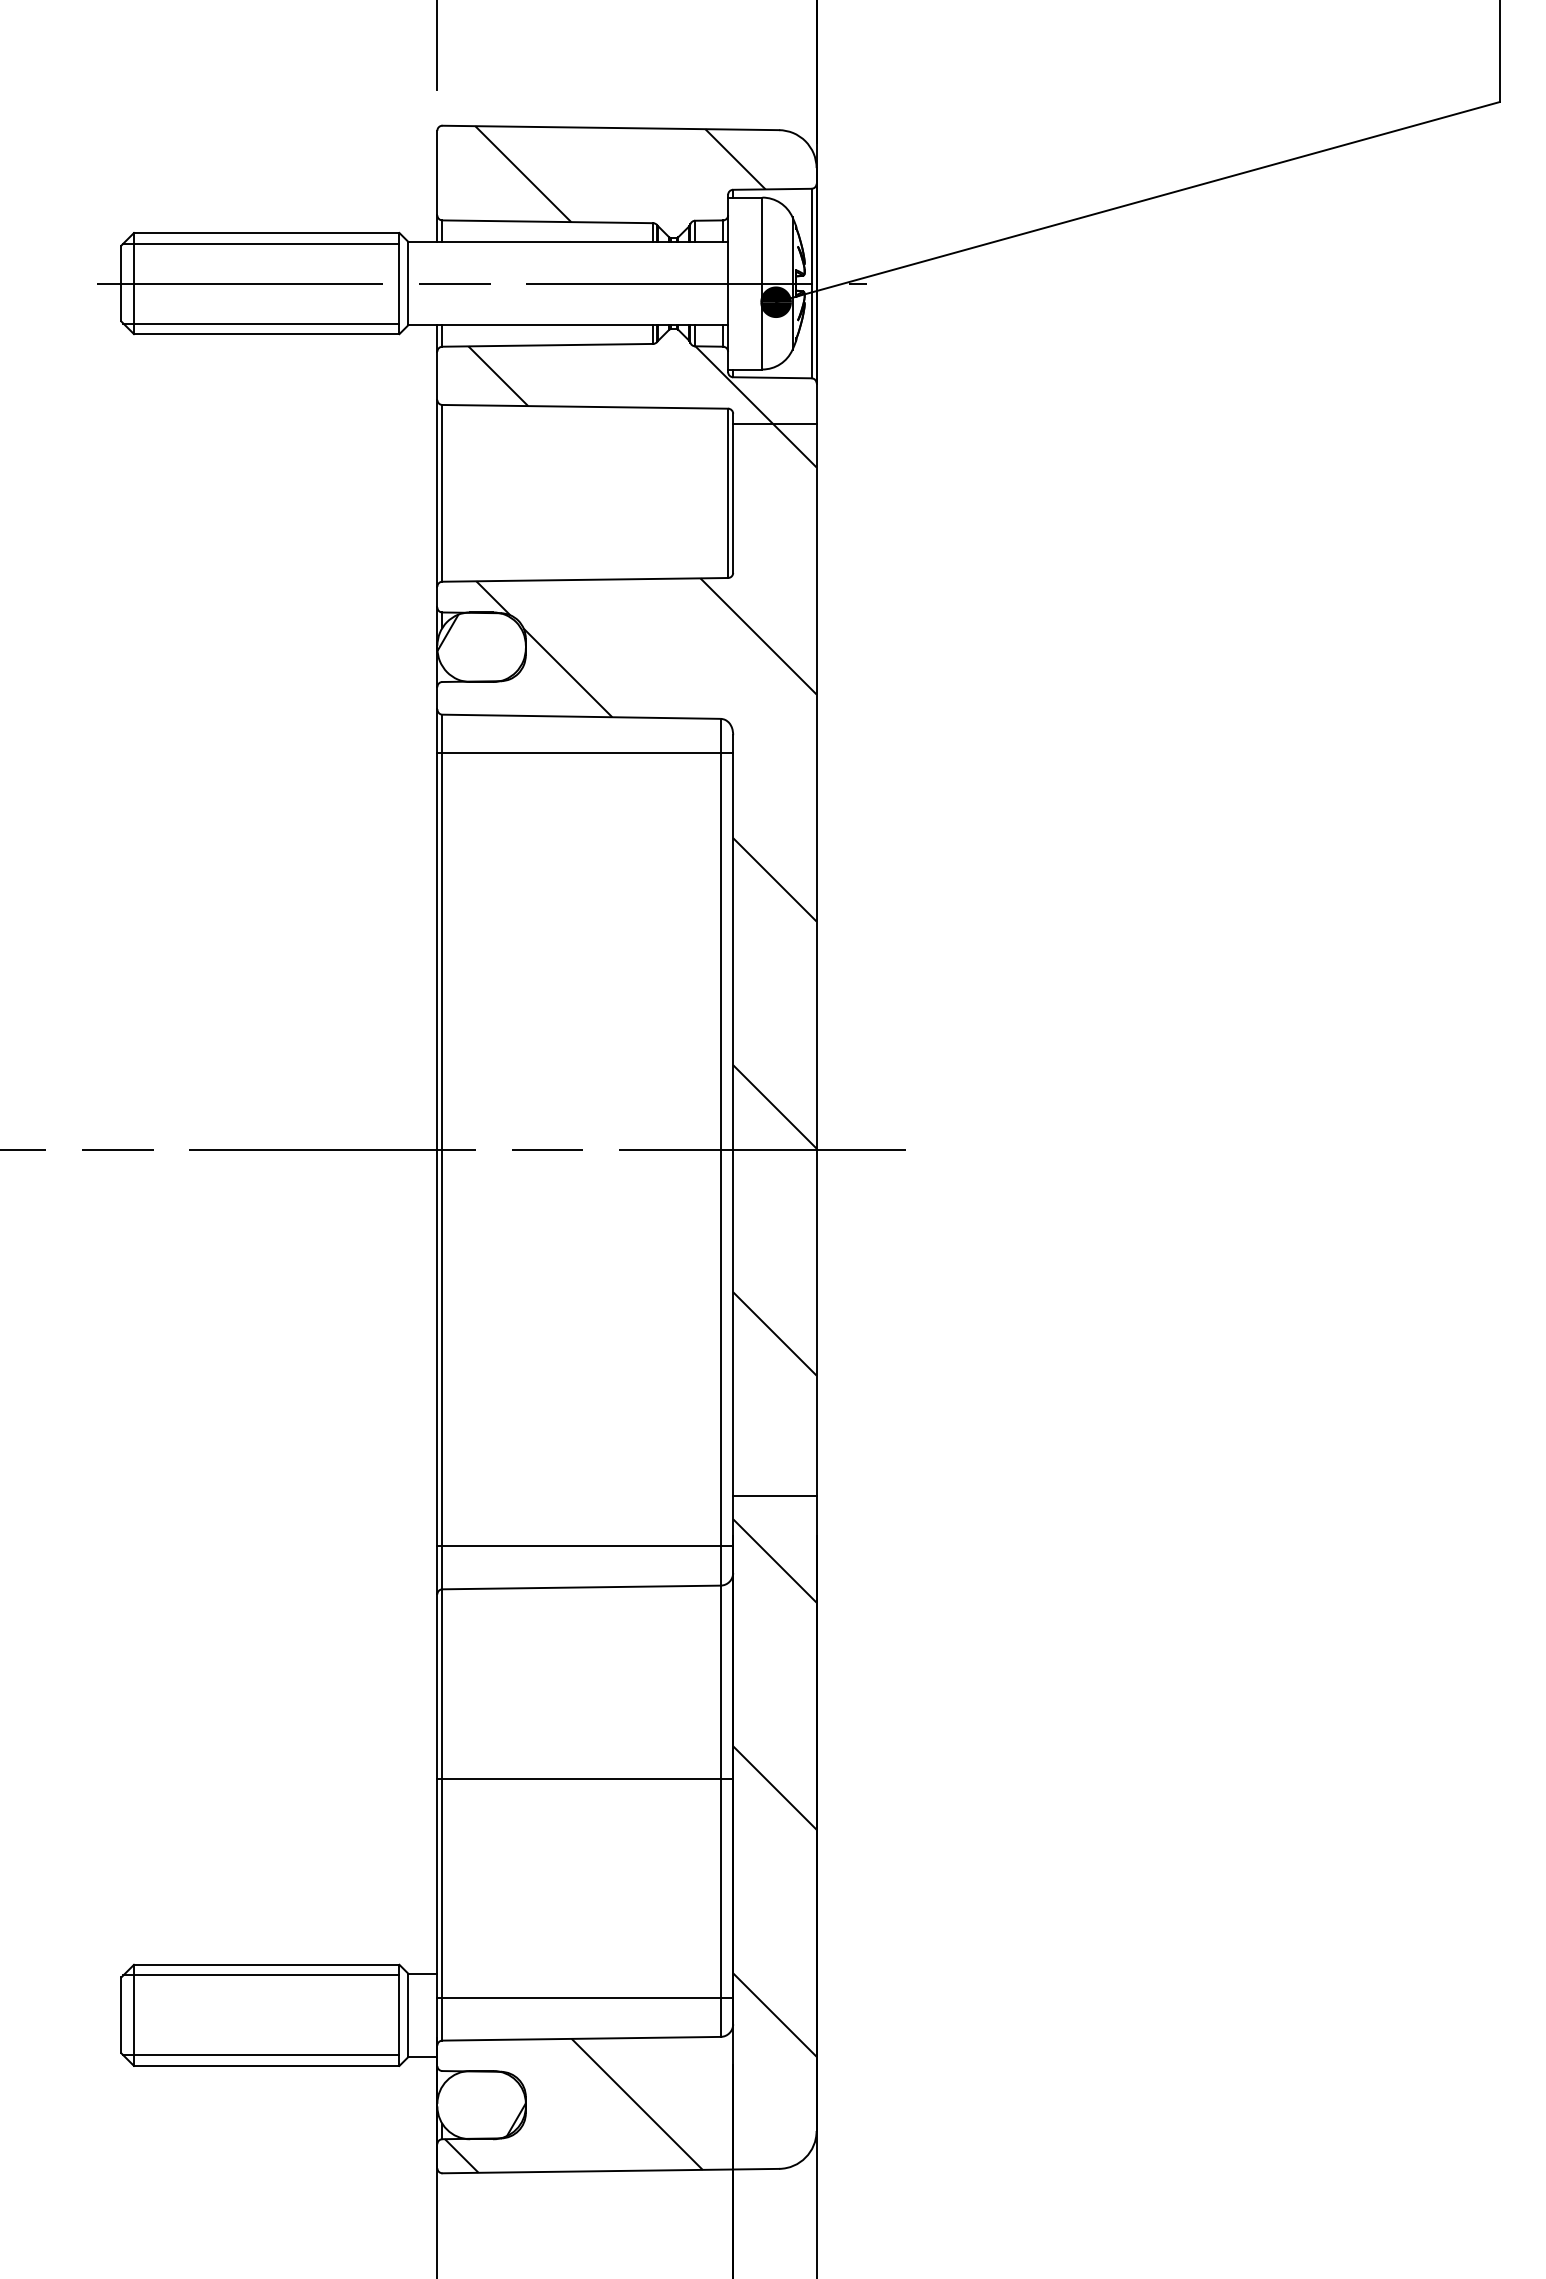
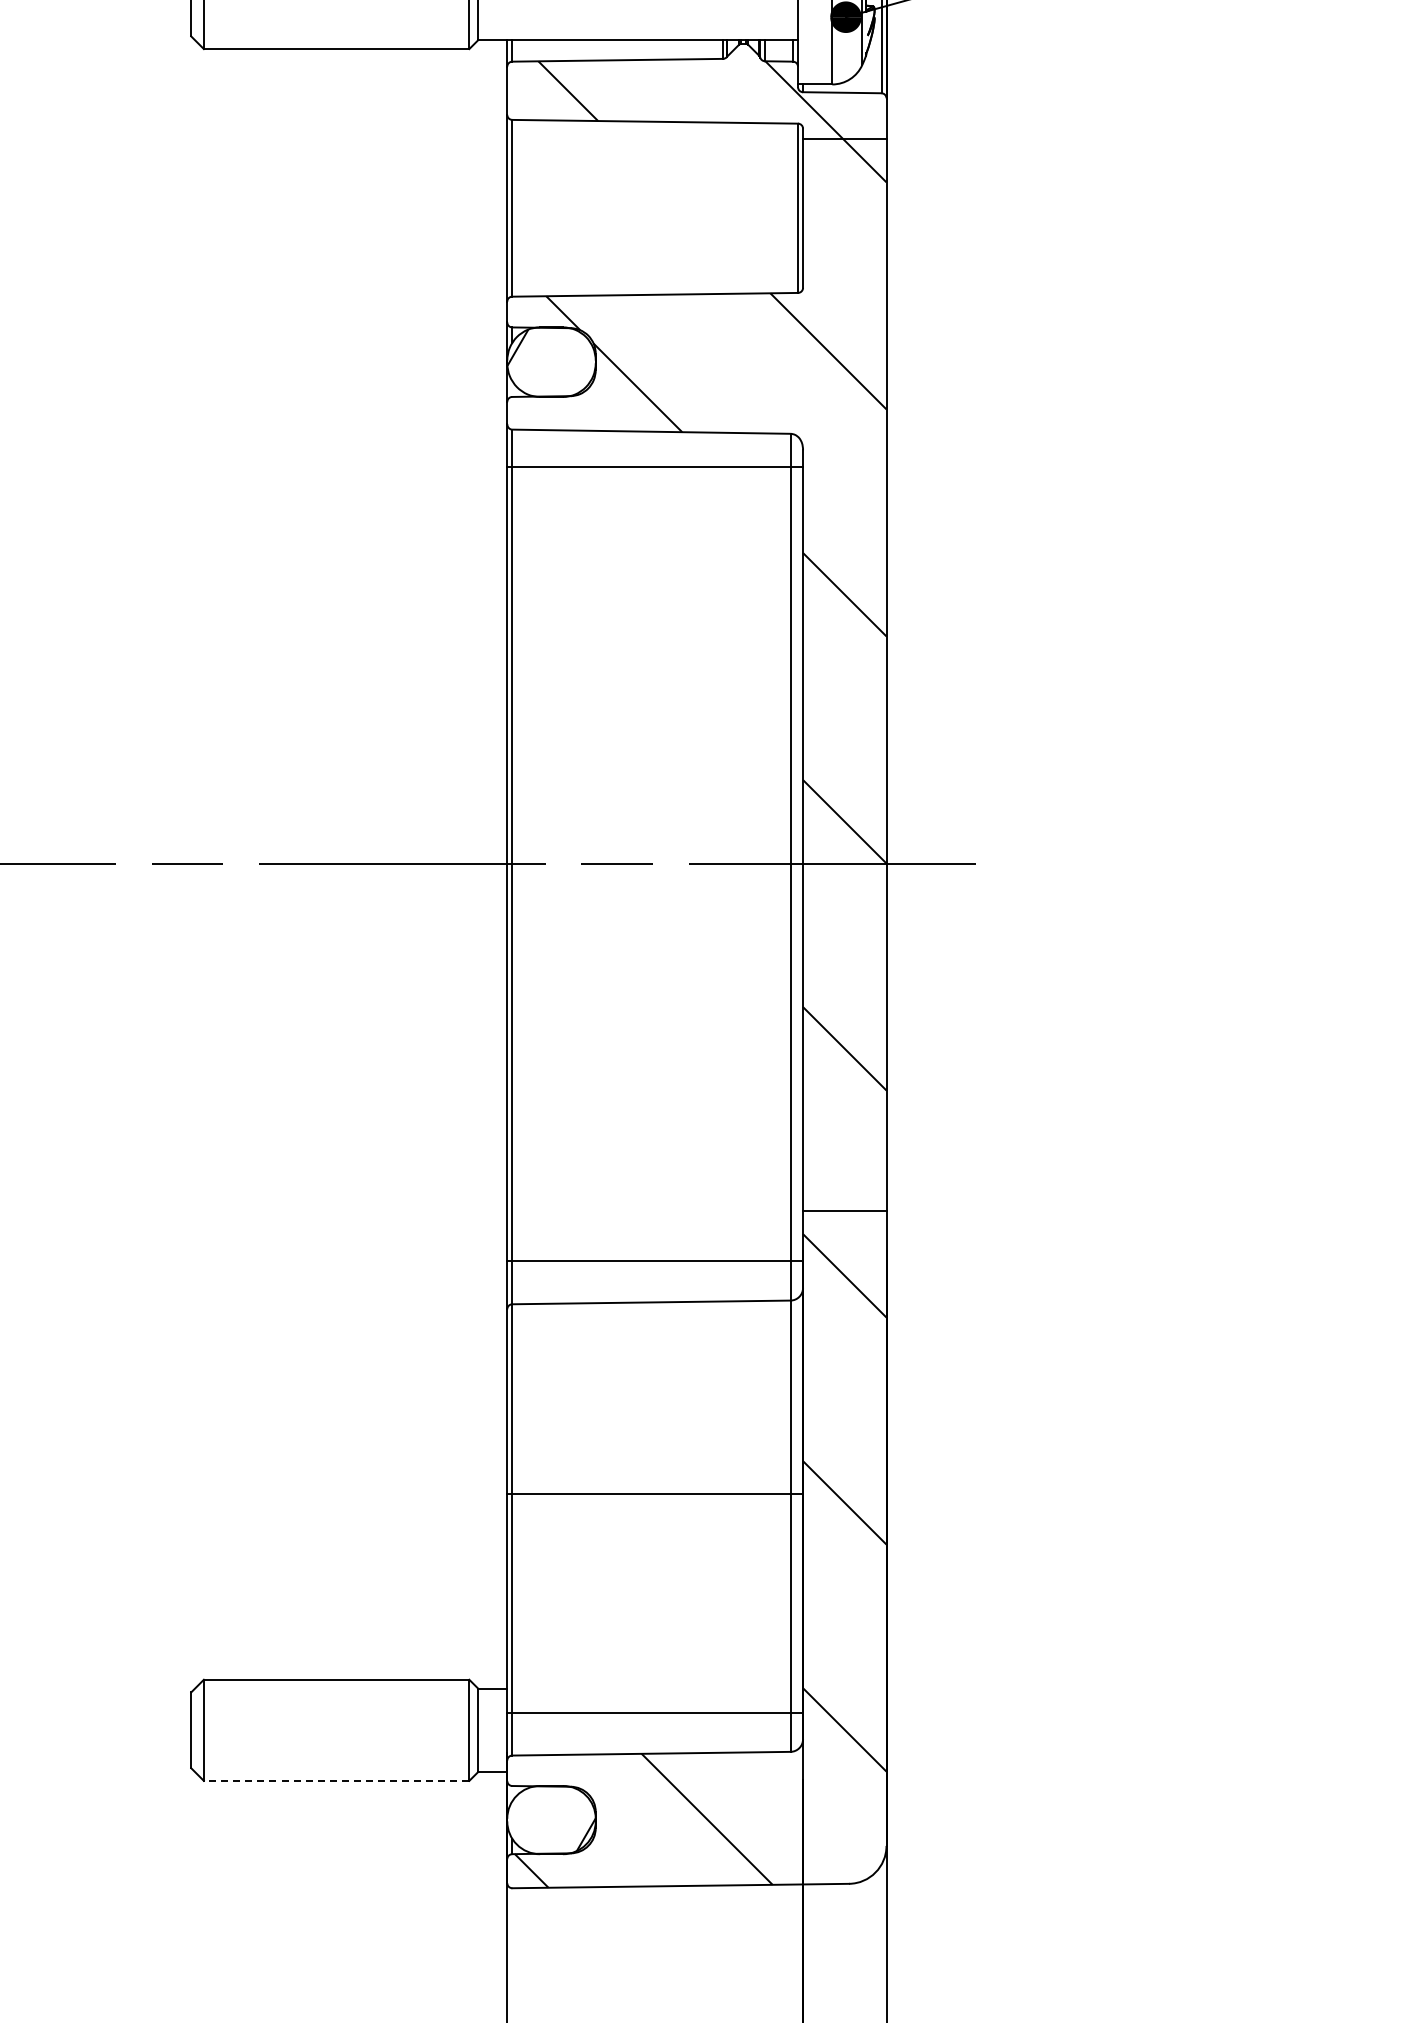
line: (261, 323) -> (331, 38), removed
line: (261, 1975) -> (331, 1690), removed
line: (261, 2055) -> (331, 1770), removed
line: (266, 2065) -> (336, 1780), solid -> dashed

